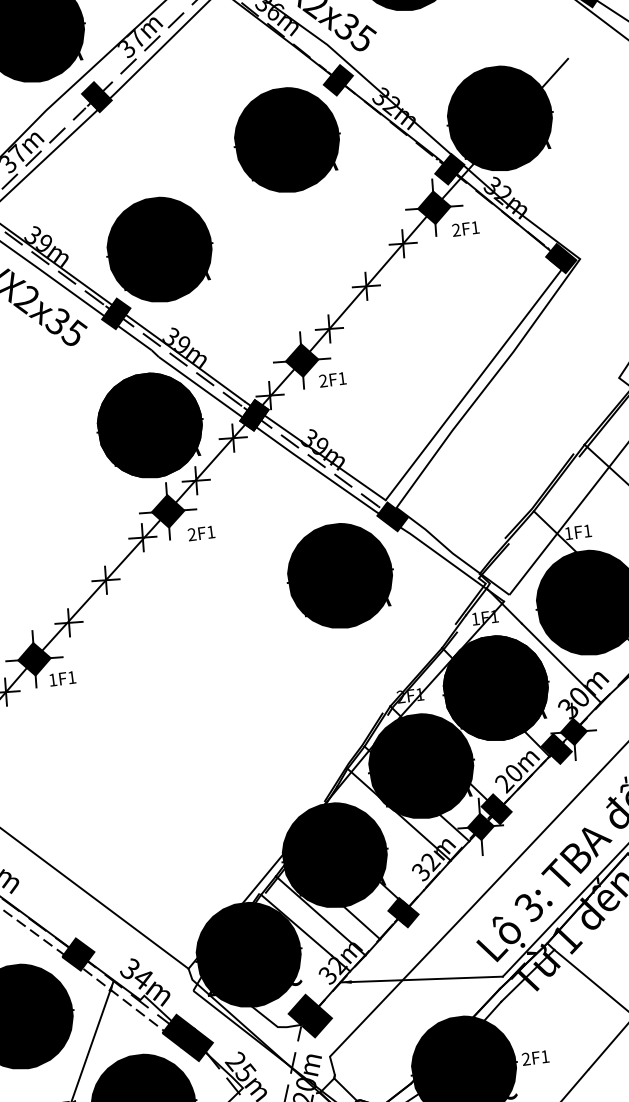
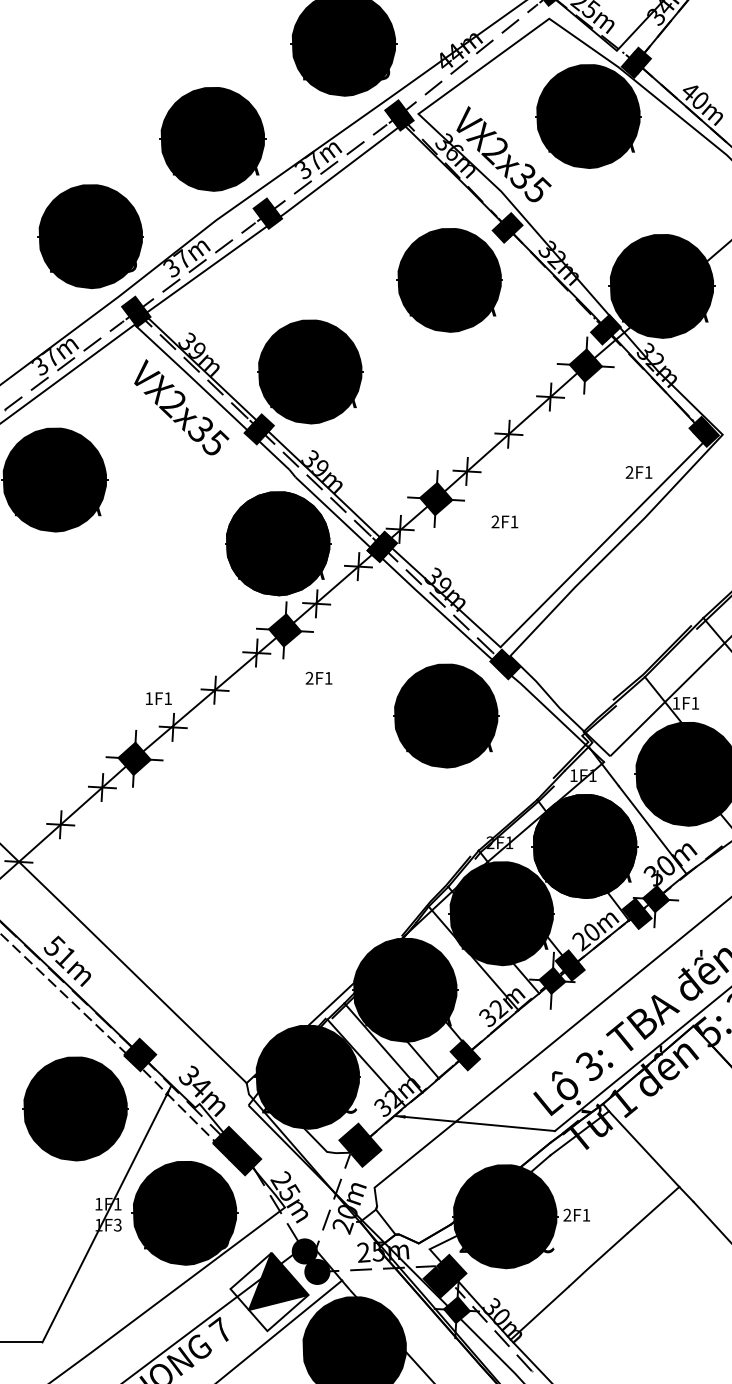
text: (465, 229) -> (638, 472), moved
text: (332, 379) -> (504, 521), moved
text: (200, 532) -> (318, 677), moved
text: (62, 678) -> (158, 698), moved

